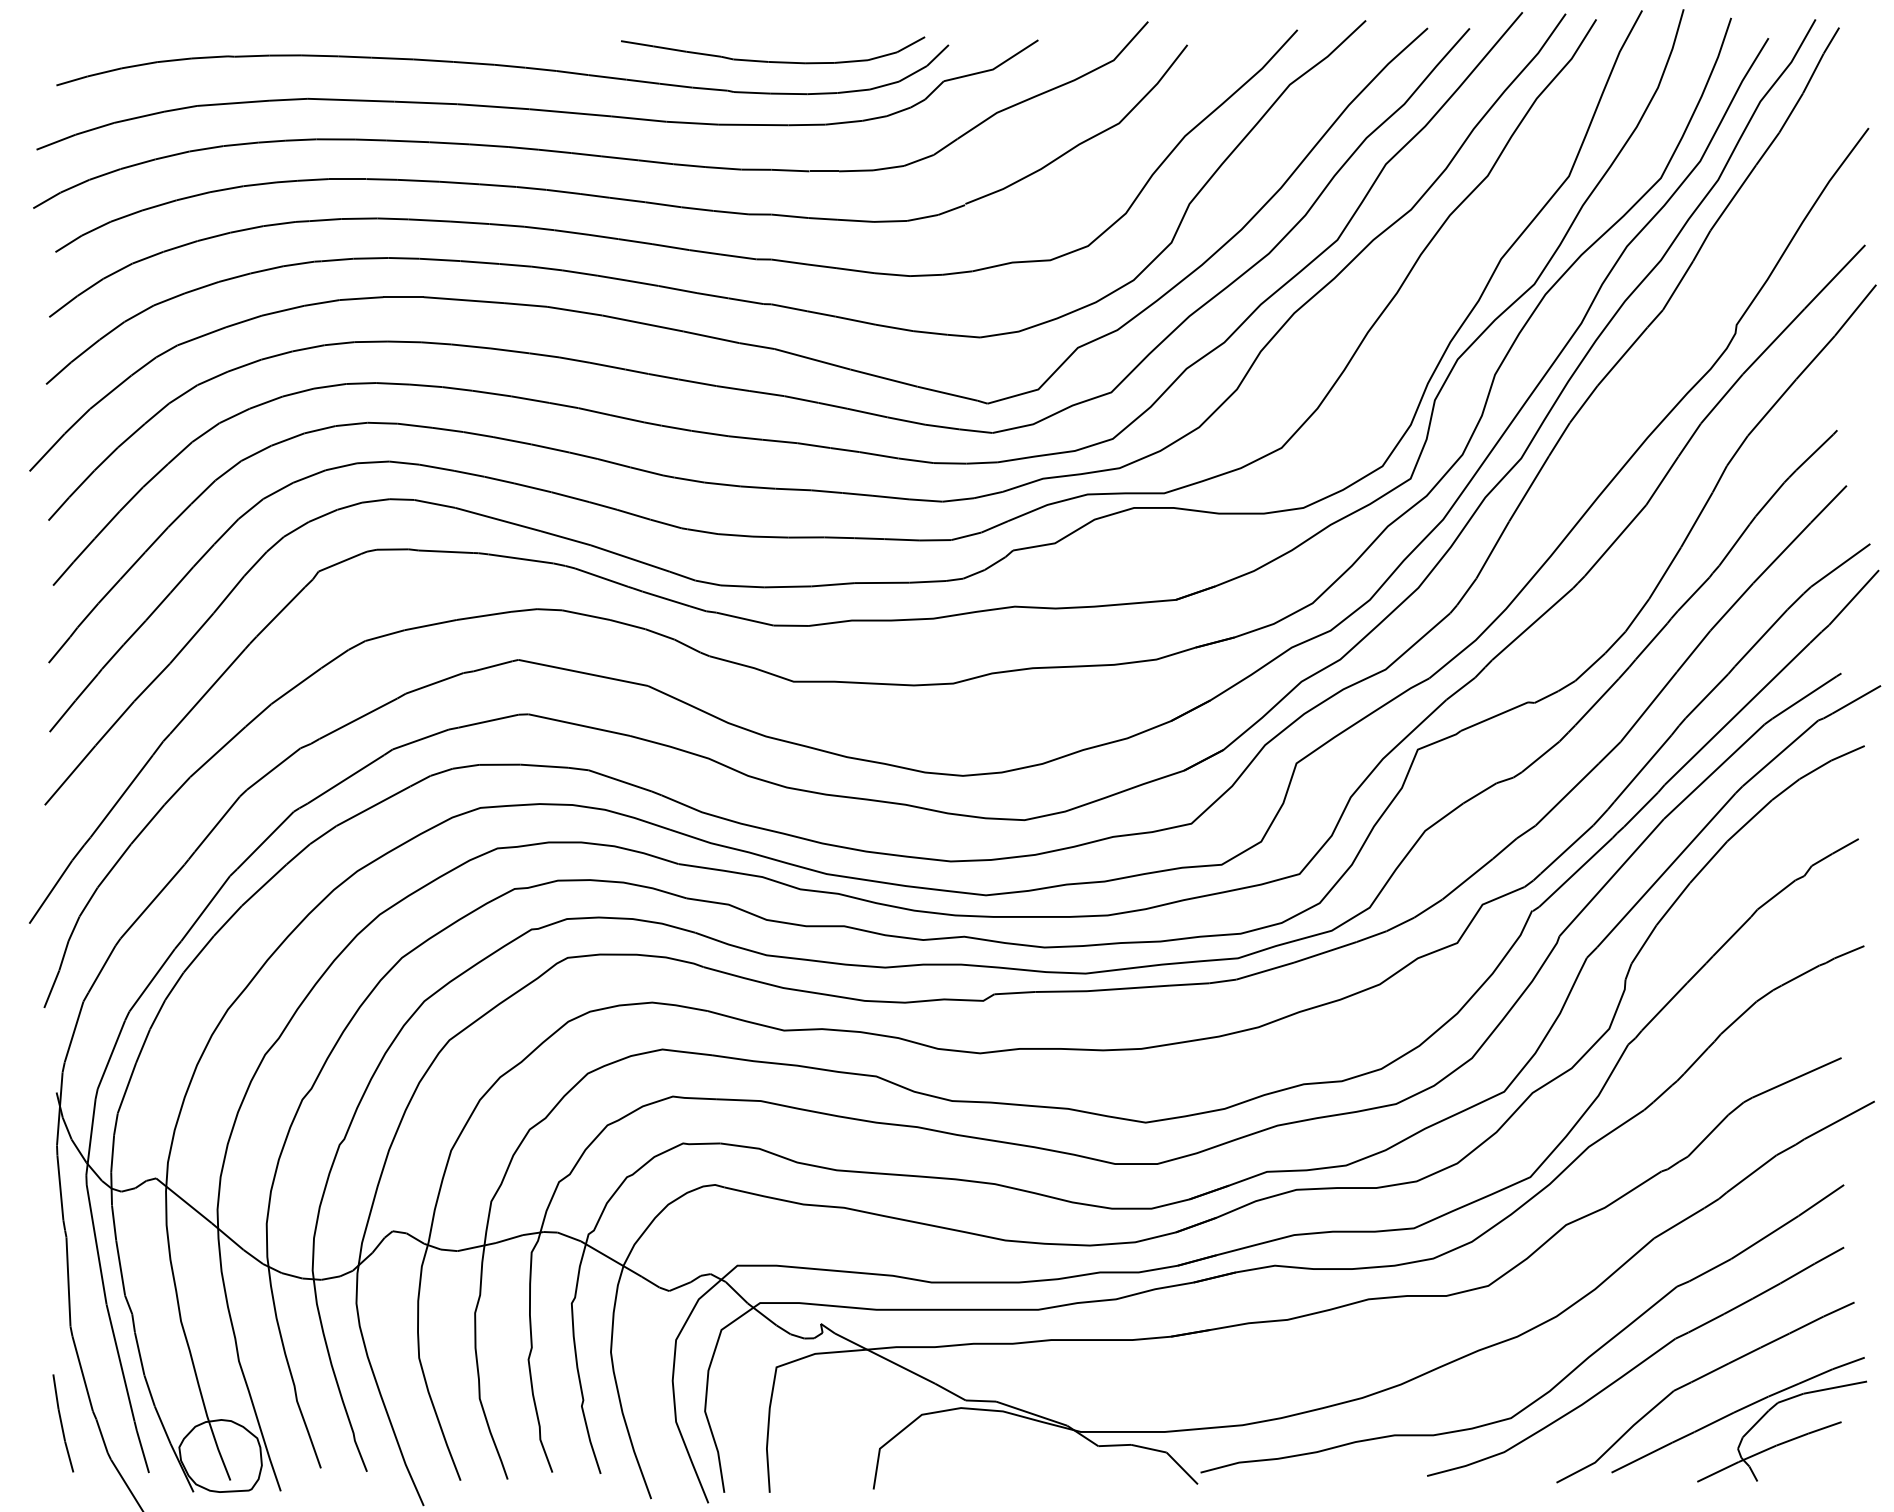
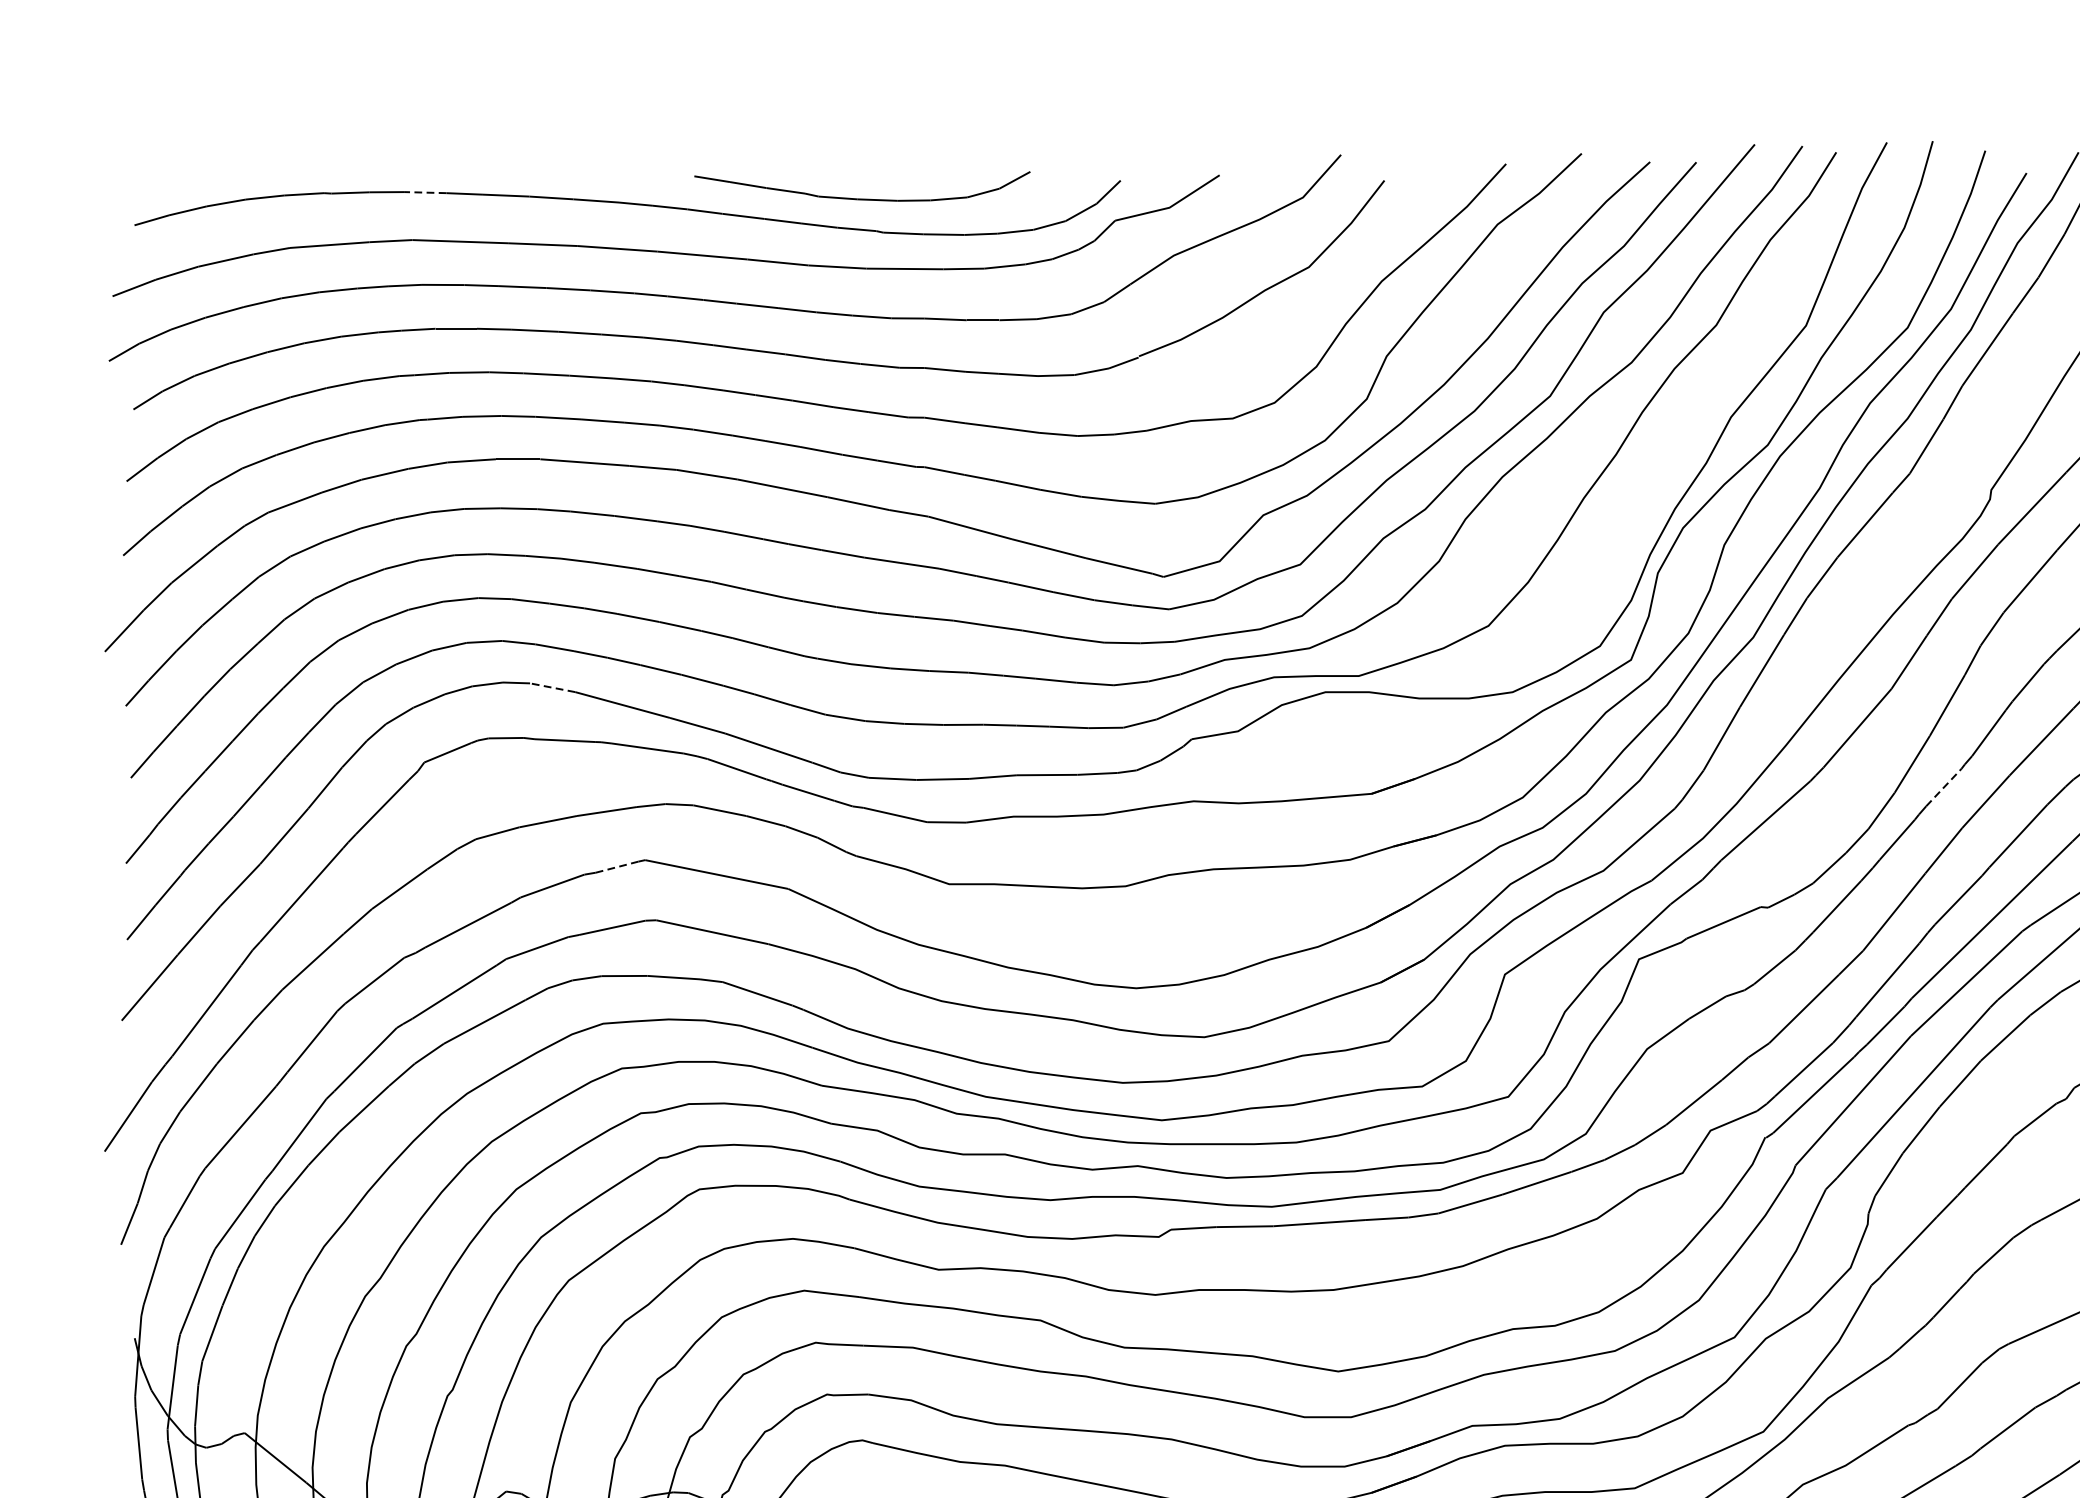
line: (319, 55) -> (425, 192), solid -> dashed
part: (773, 61) -> (862, 198), moved
line: (434, 503) -> (552, 687), solid -> dashed
line: (1694, 593) -> (1944, 786), solid -> dashed
line: (493, 666) -> (617, 867), solid -> dashed

